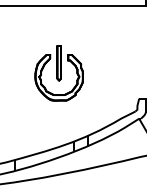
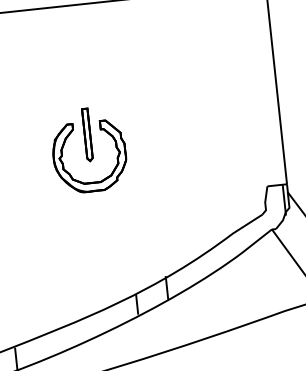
part: (58, 73) -> (87, 150), size x0.7

